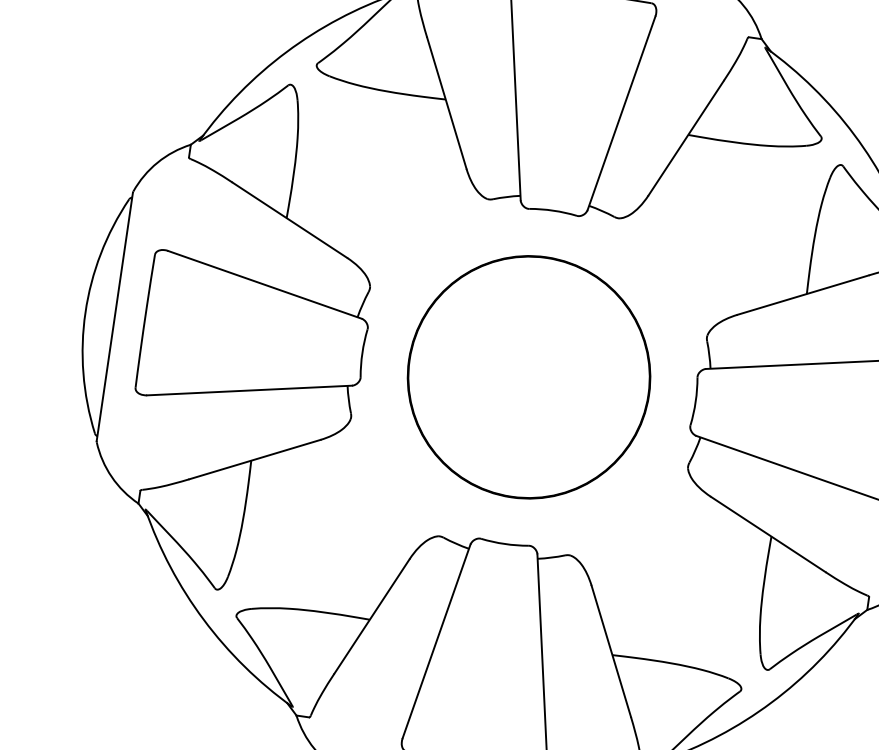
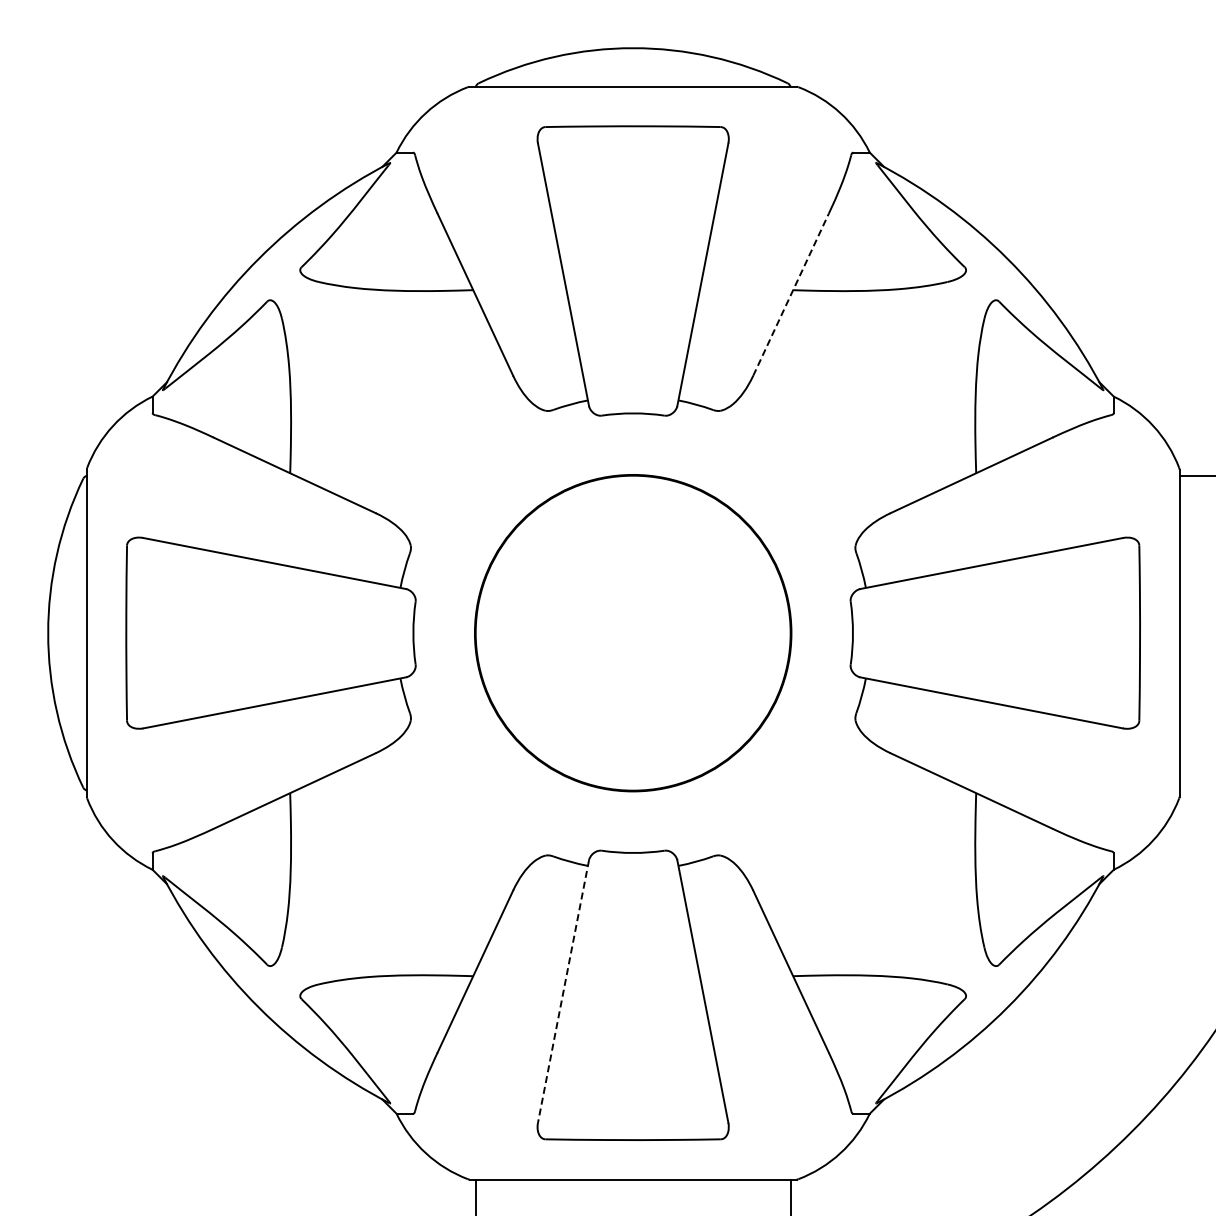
line: (686, 138) -> (791, 294), solid -> dashed
line: (436, 641) -> (563, 991), solid -> dashed

